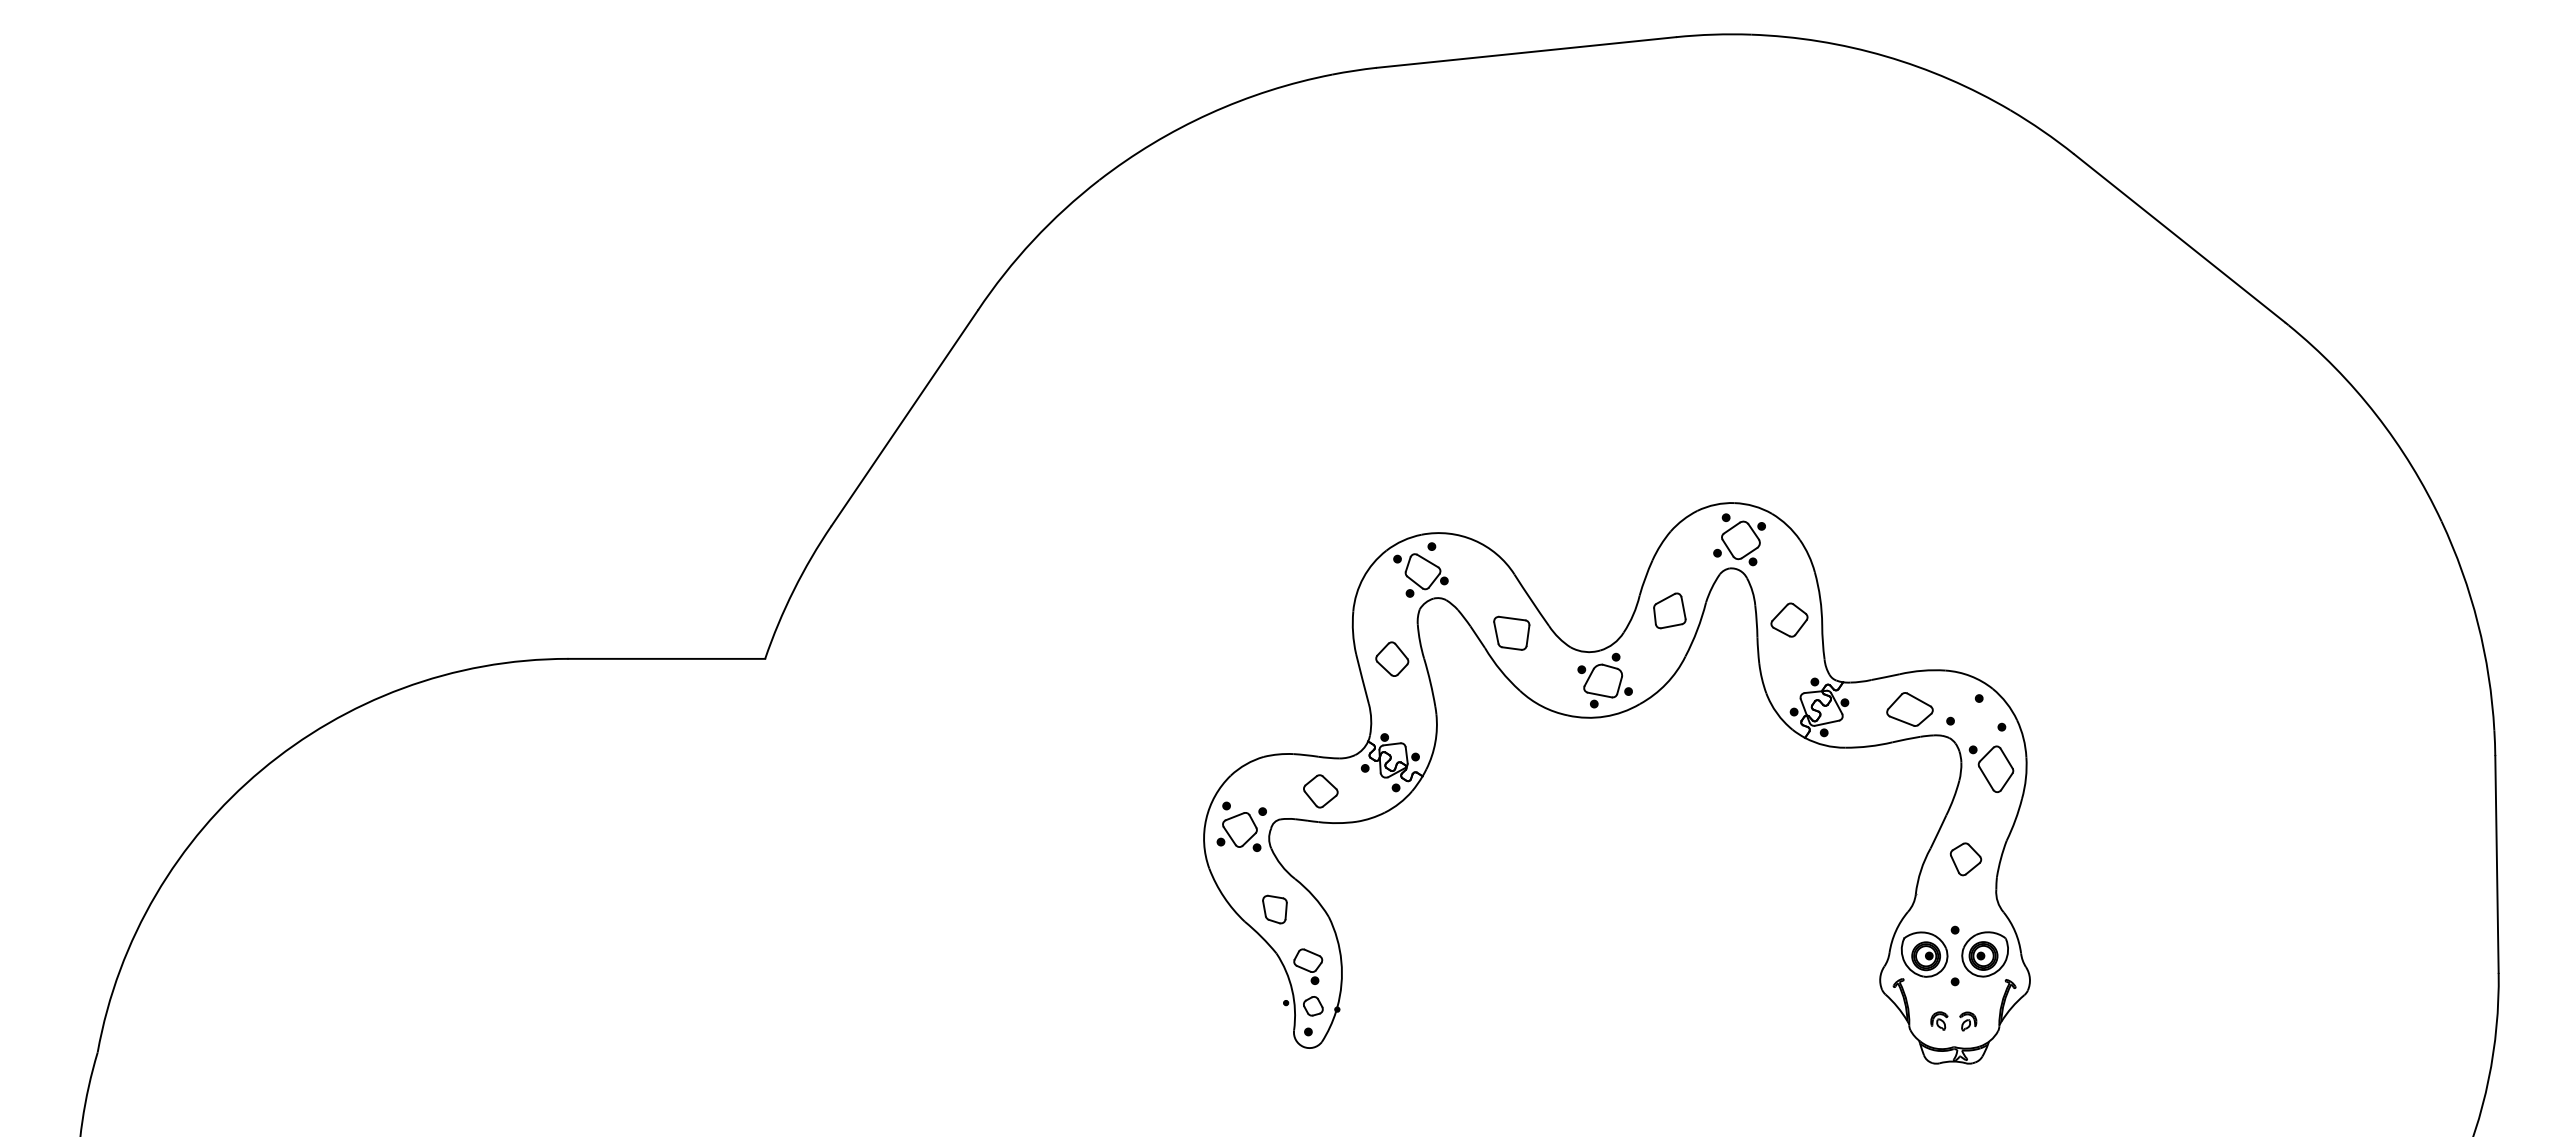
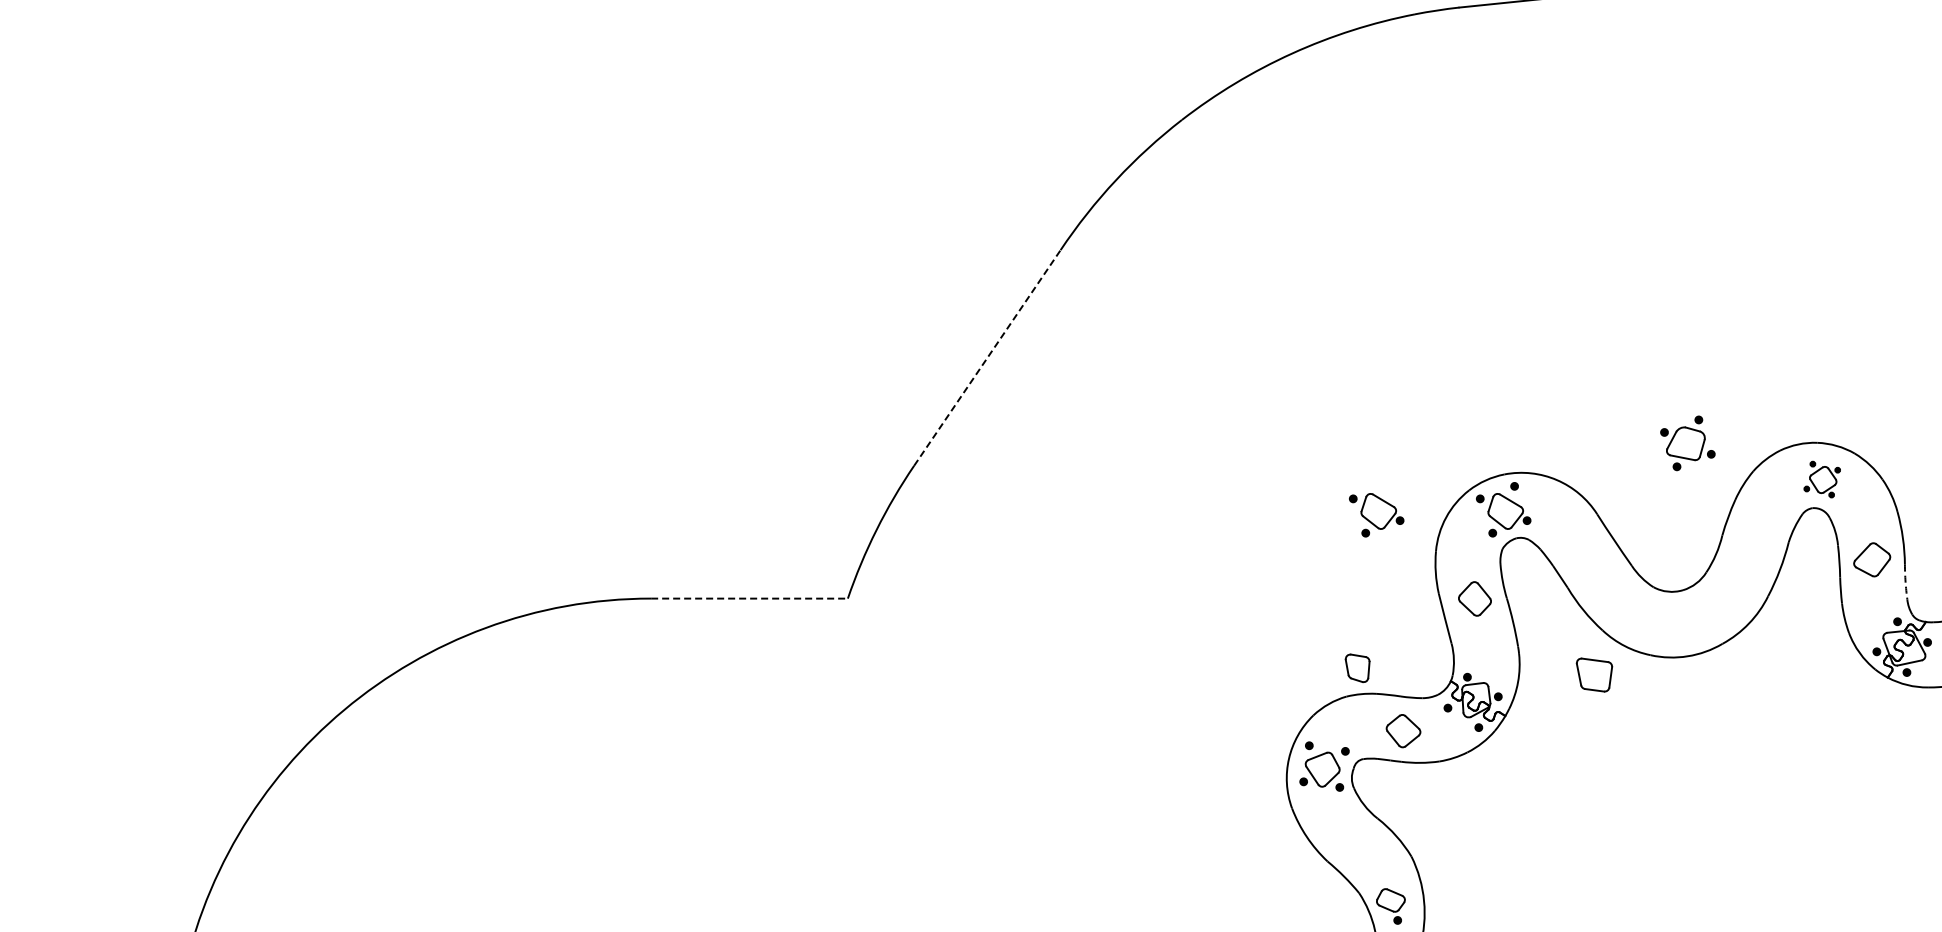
line: (904, 417) -> (987, 357), solid -> dashed
part: (1739, 539) -> (1822, 479), size x0.7
part: (1293, 575) -> (1376, 515), added
part: (1669, 610) -> (1752, 550), removed
part: (1511, 632) -> (1594, 674), moved
arc: (1822, 642) -> (1905, 582), solid -> dashed
line: (667, 658) -> (750, 598), solid -> dashed
part: (1604, 680) -> (1687, 443), moved
part: (1274, 909) -> (1357, 668), moved

